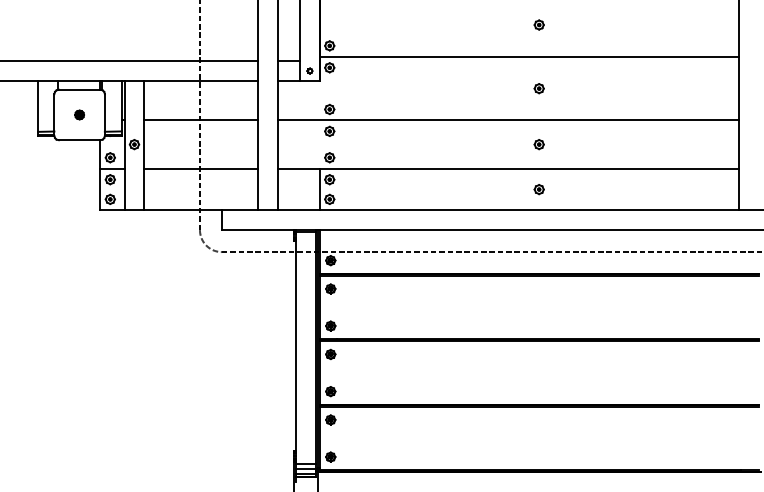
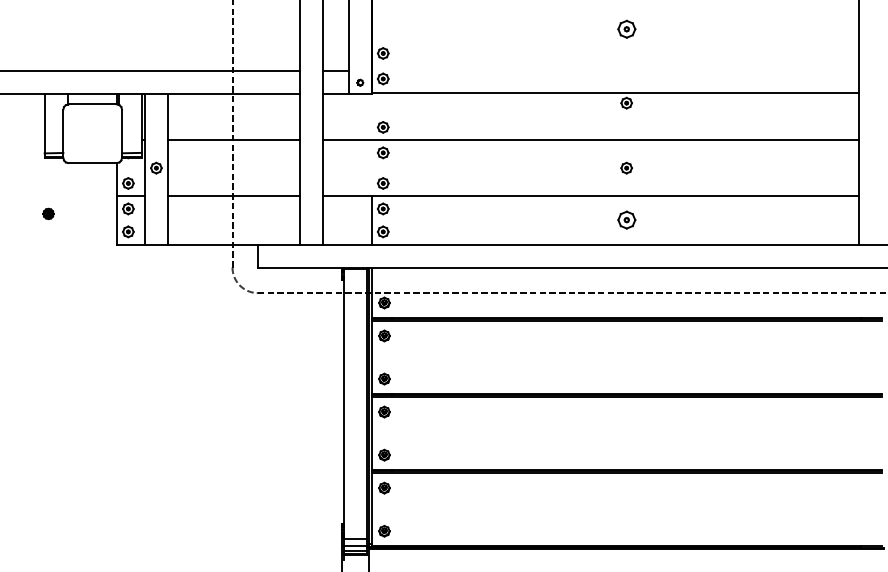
part: (538, 24) -> (625, 28), size x1.6
line: (529, 56) -> (615, 92), moved
part: (79, 114) -> (48, 213), moved
part: (538, 189) -> (625, 220), size x1.6

